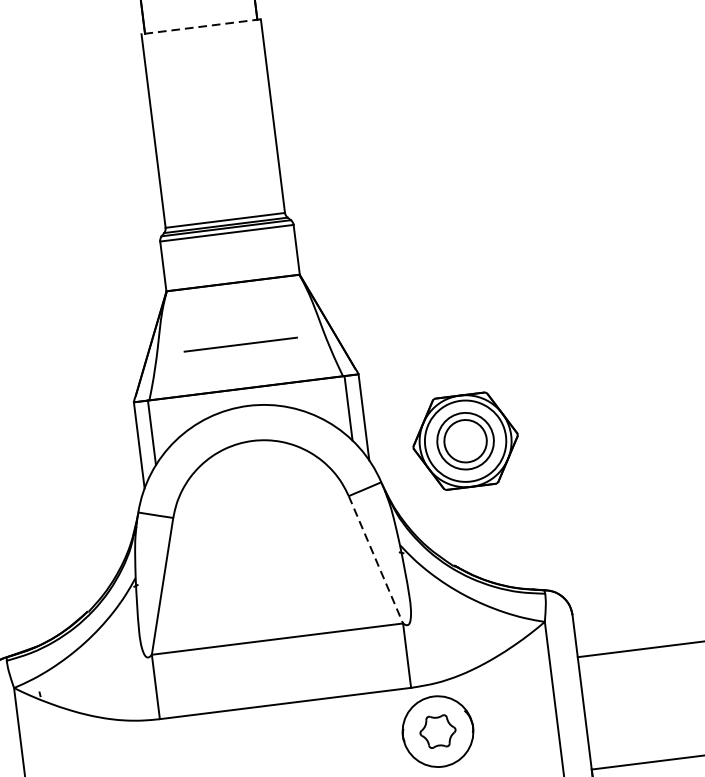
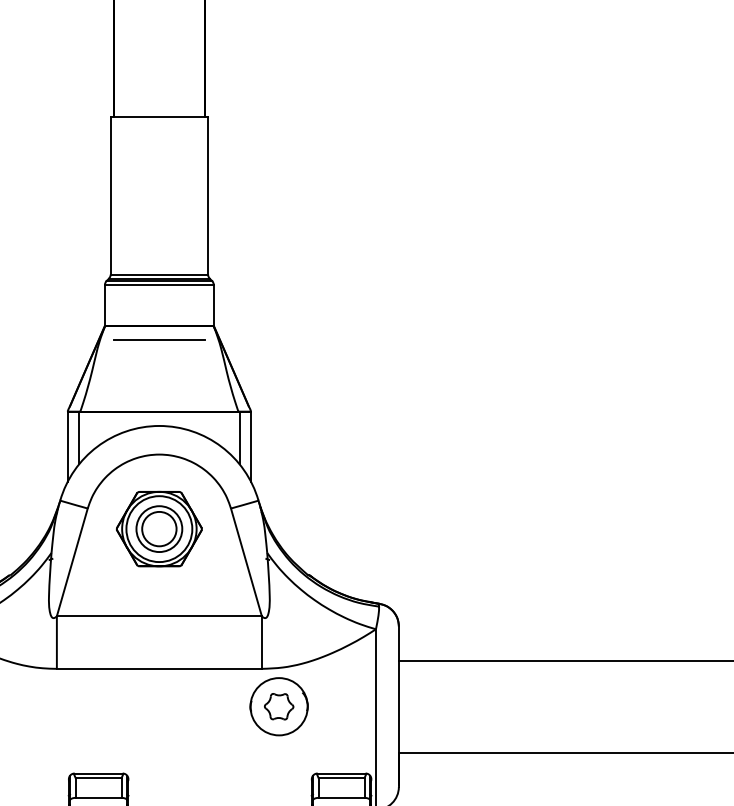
line: (201, 26) -> (159, 116), dashed -> solid
line: (240, 344) -> (159, 339), moved
part: (464, 440) -> (158, 528), moved
line: (376, 559) -> (246, 562), dashed -> solid

